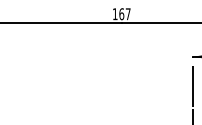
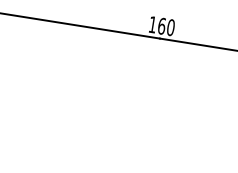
text: (127, 14) -> (169, 27), 167 -> 160

